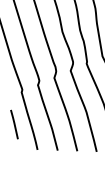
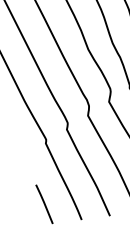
line: (14, 124) -> (44, 204), moved

